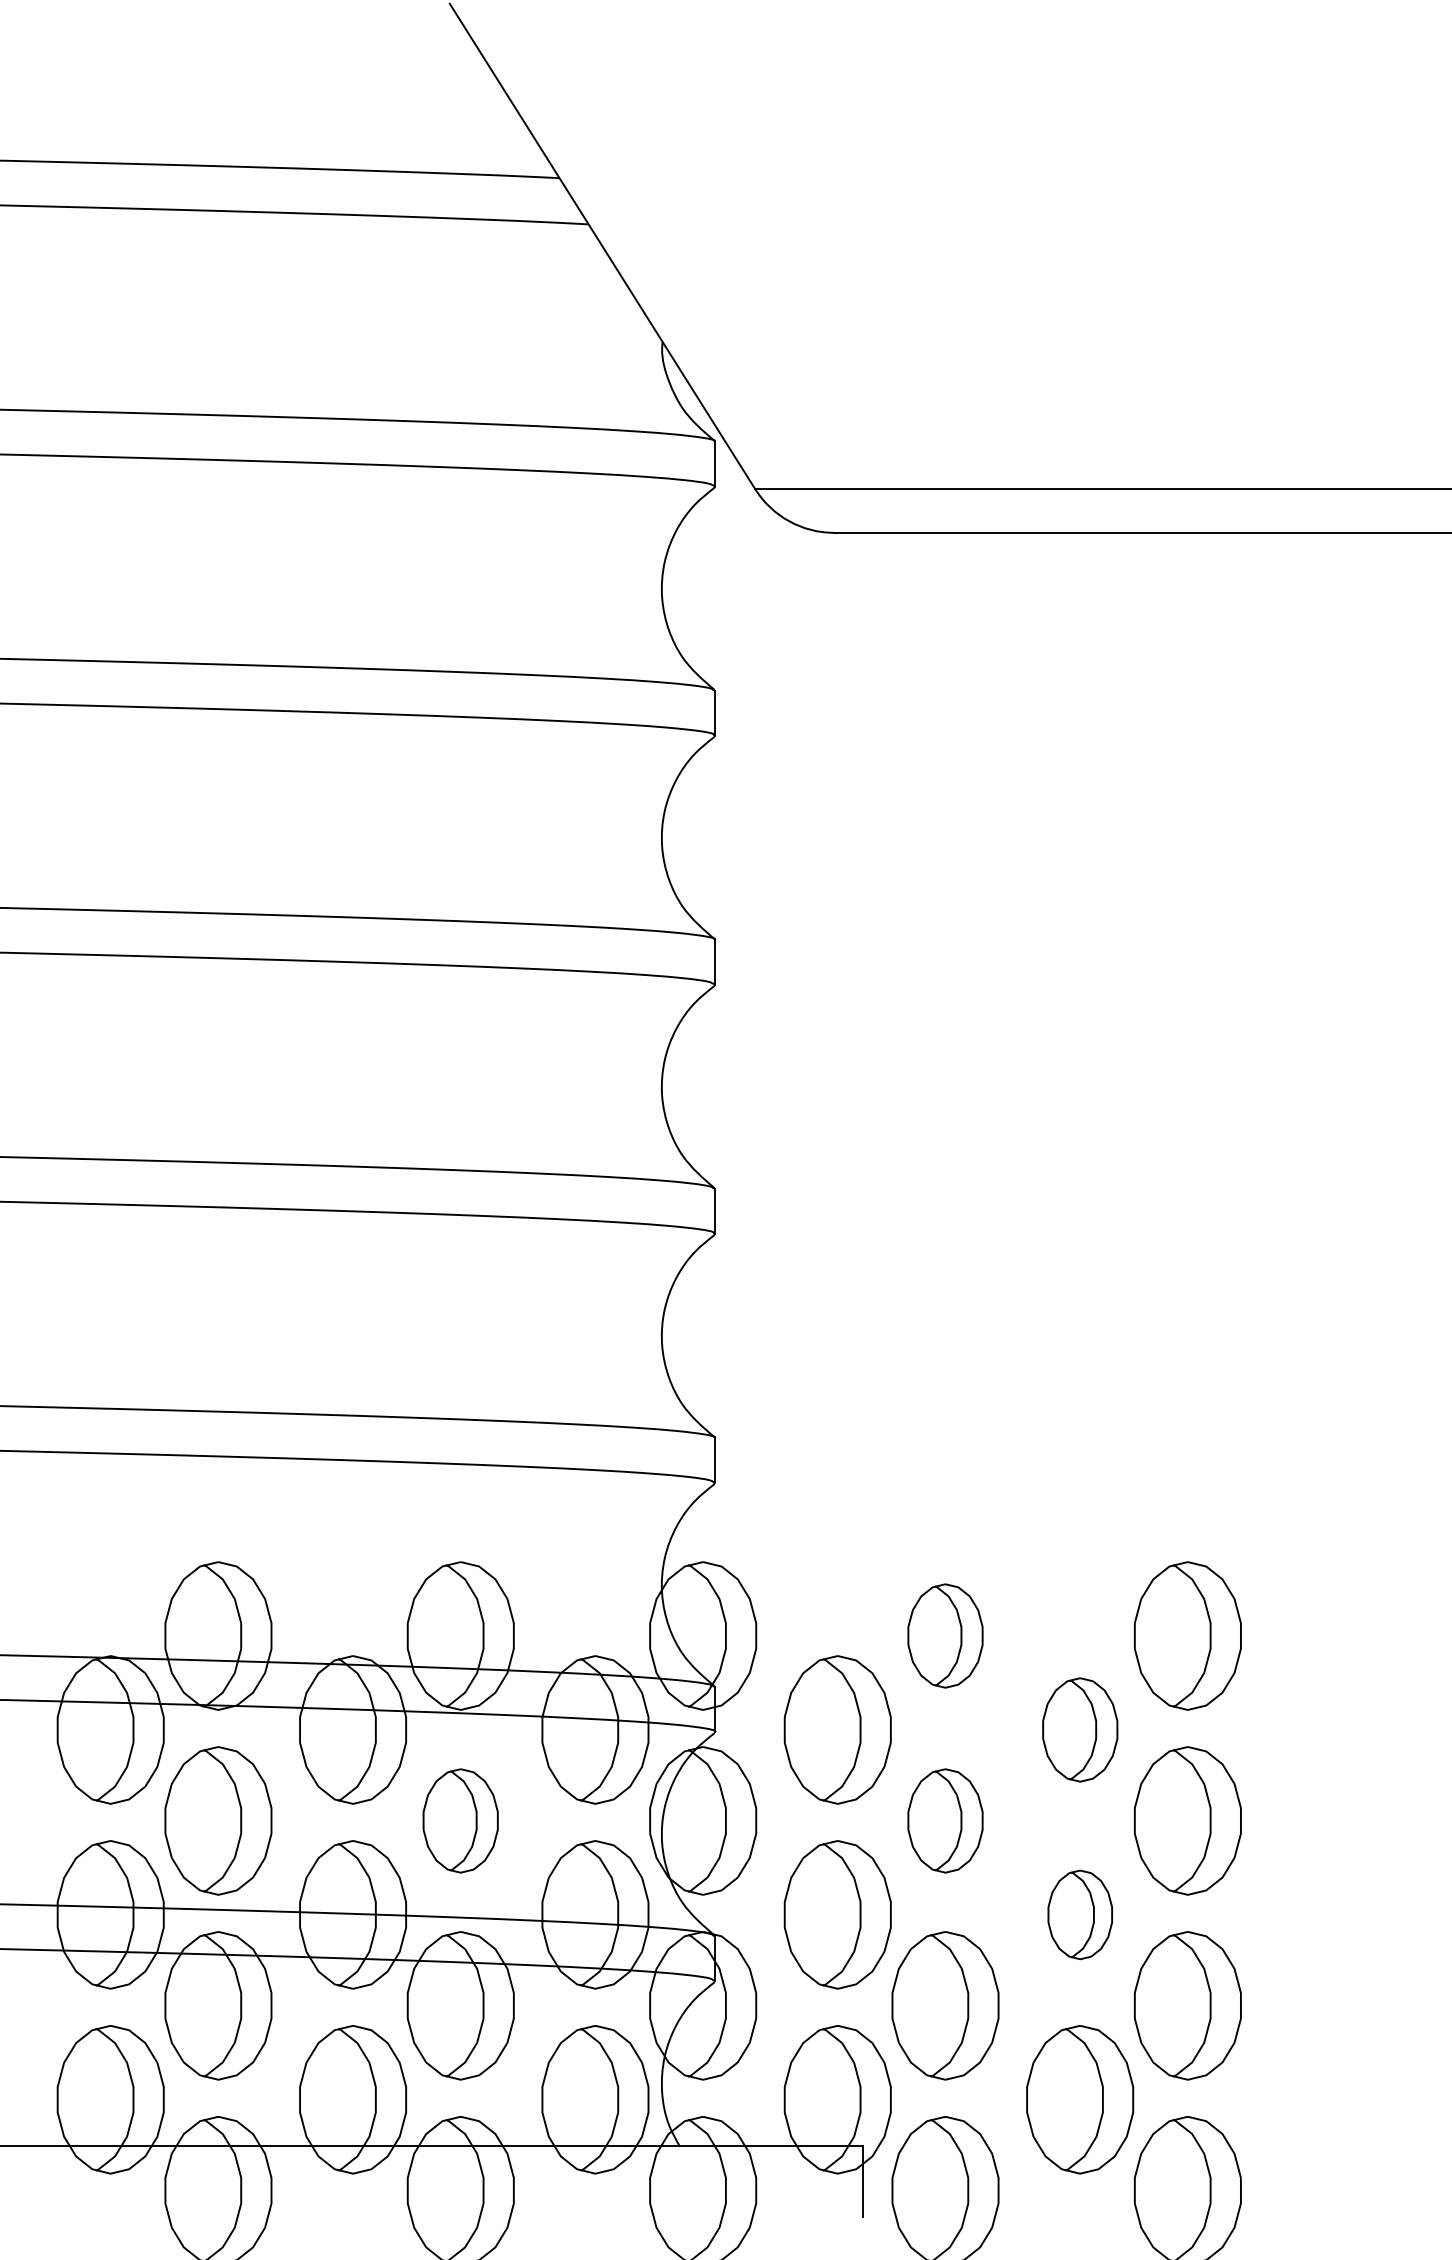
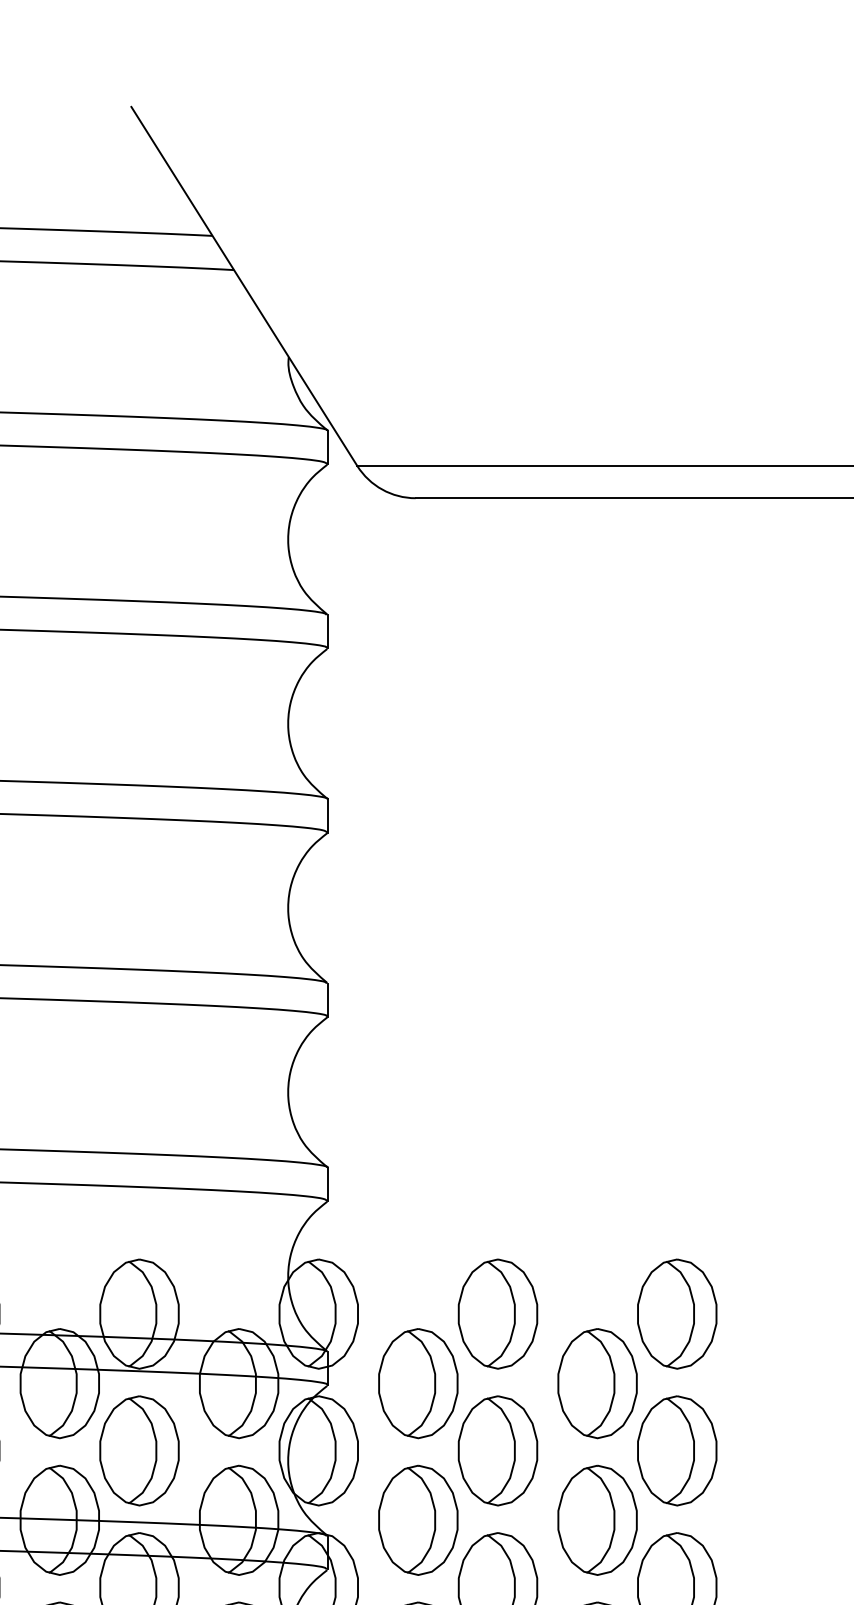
part: (945, 1635) -> (498, 1313), size x1.43
part: (1080, 1729) -> (597, 1383), size x1.43
part: (460, 1820) -> (139, 1450), size x1.43
part: (945, 1820) -> (498, 1450), size x1.43
part: (1080, 1914) -> (597, 1520), size x1.67

